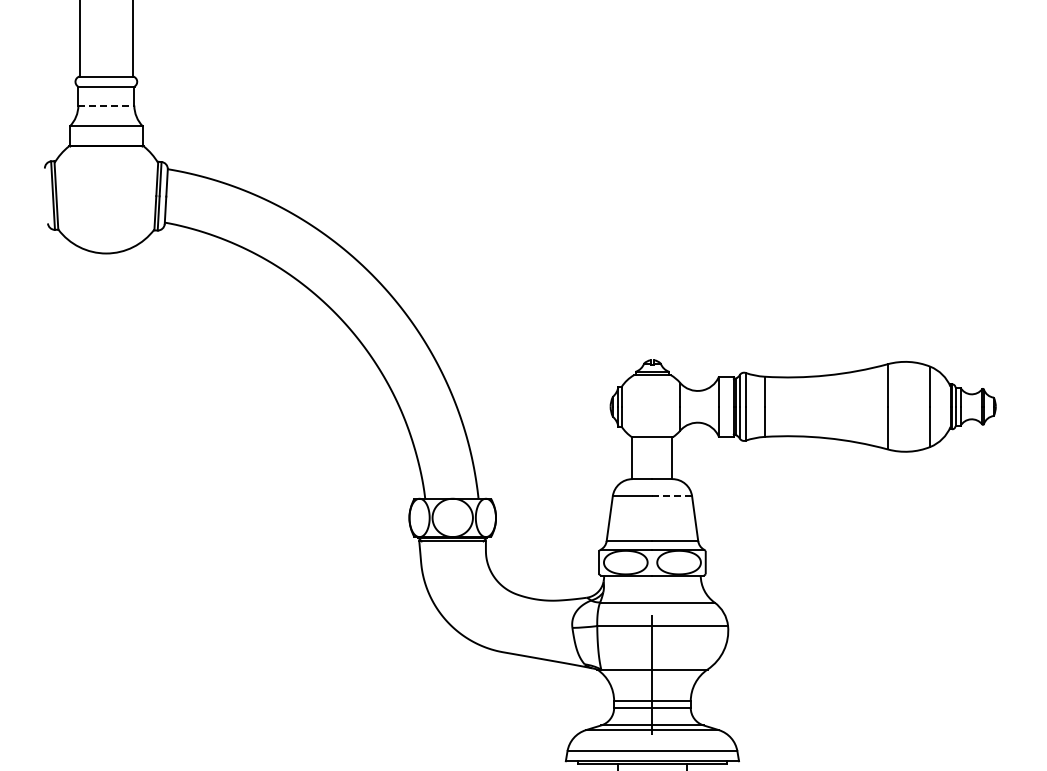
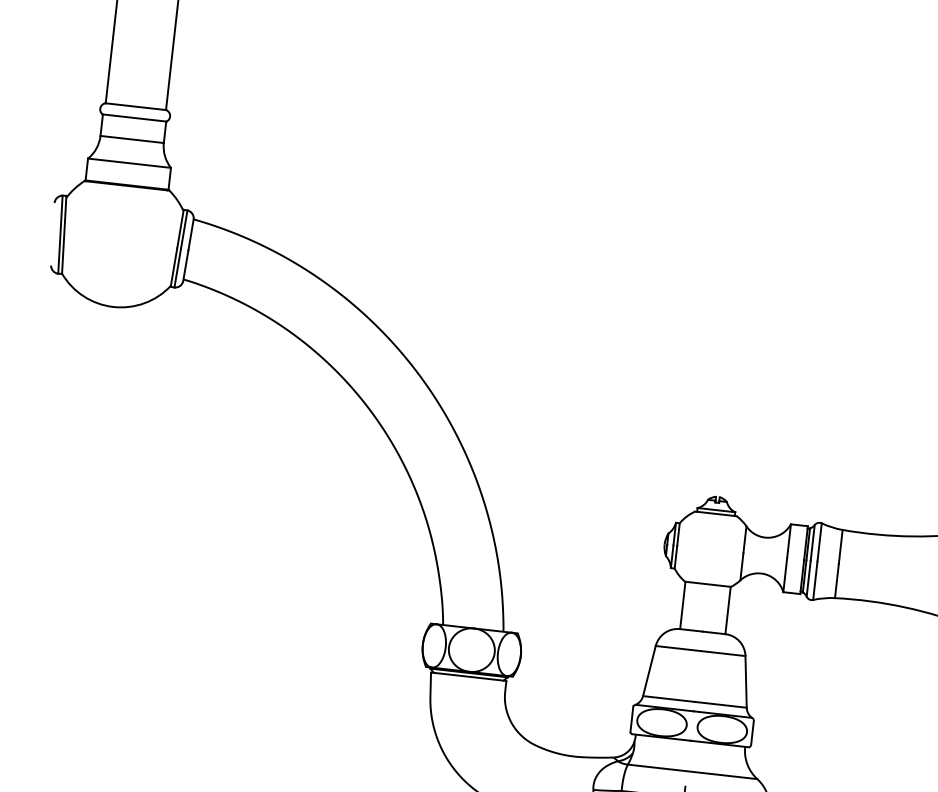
line: (106, 105) -> (132, 139), dashed -> solid
line: (672, 496) -> (723, 653), dashed -> solid

